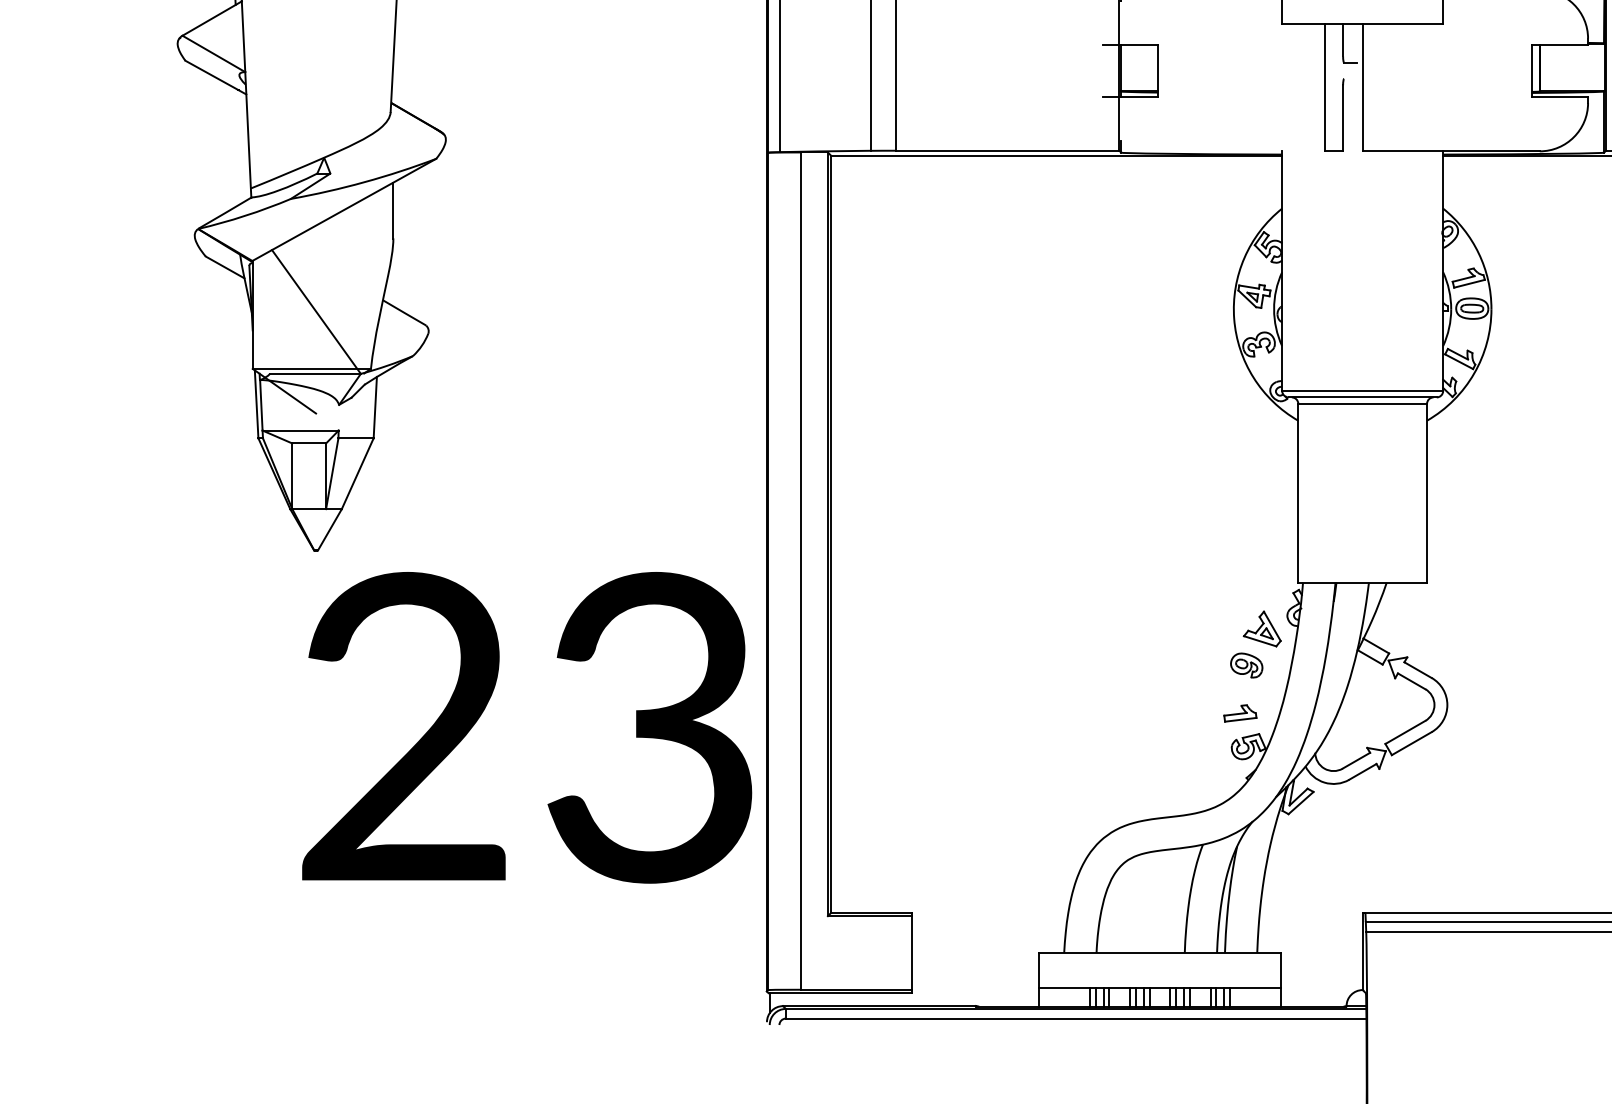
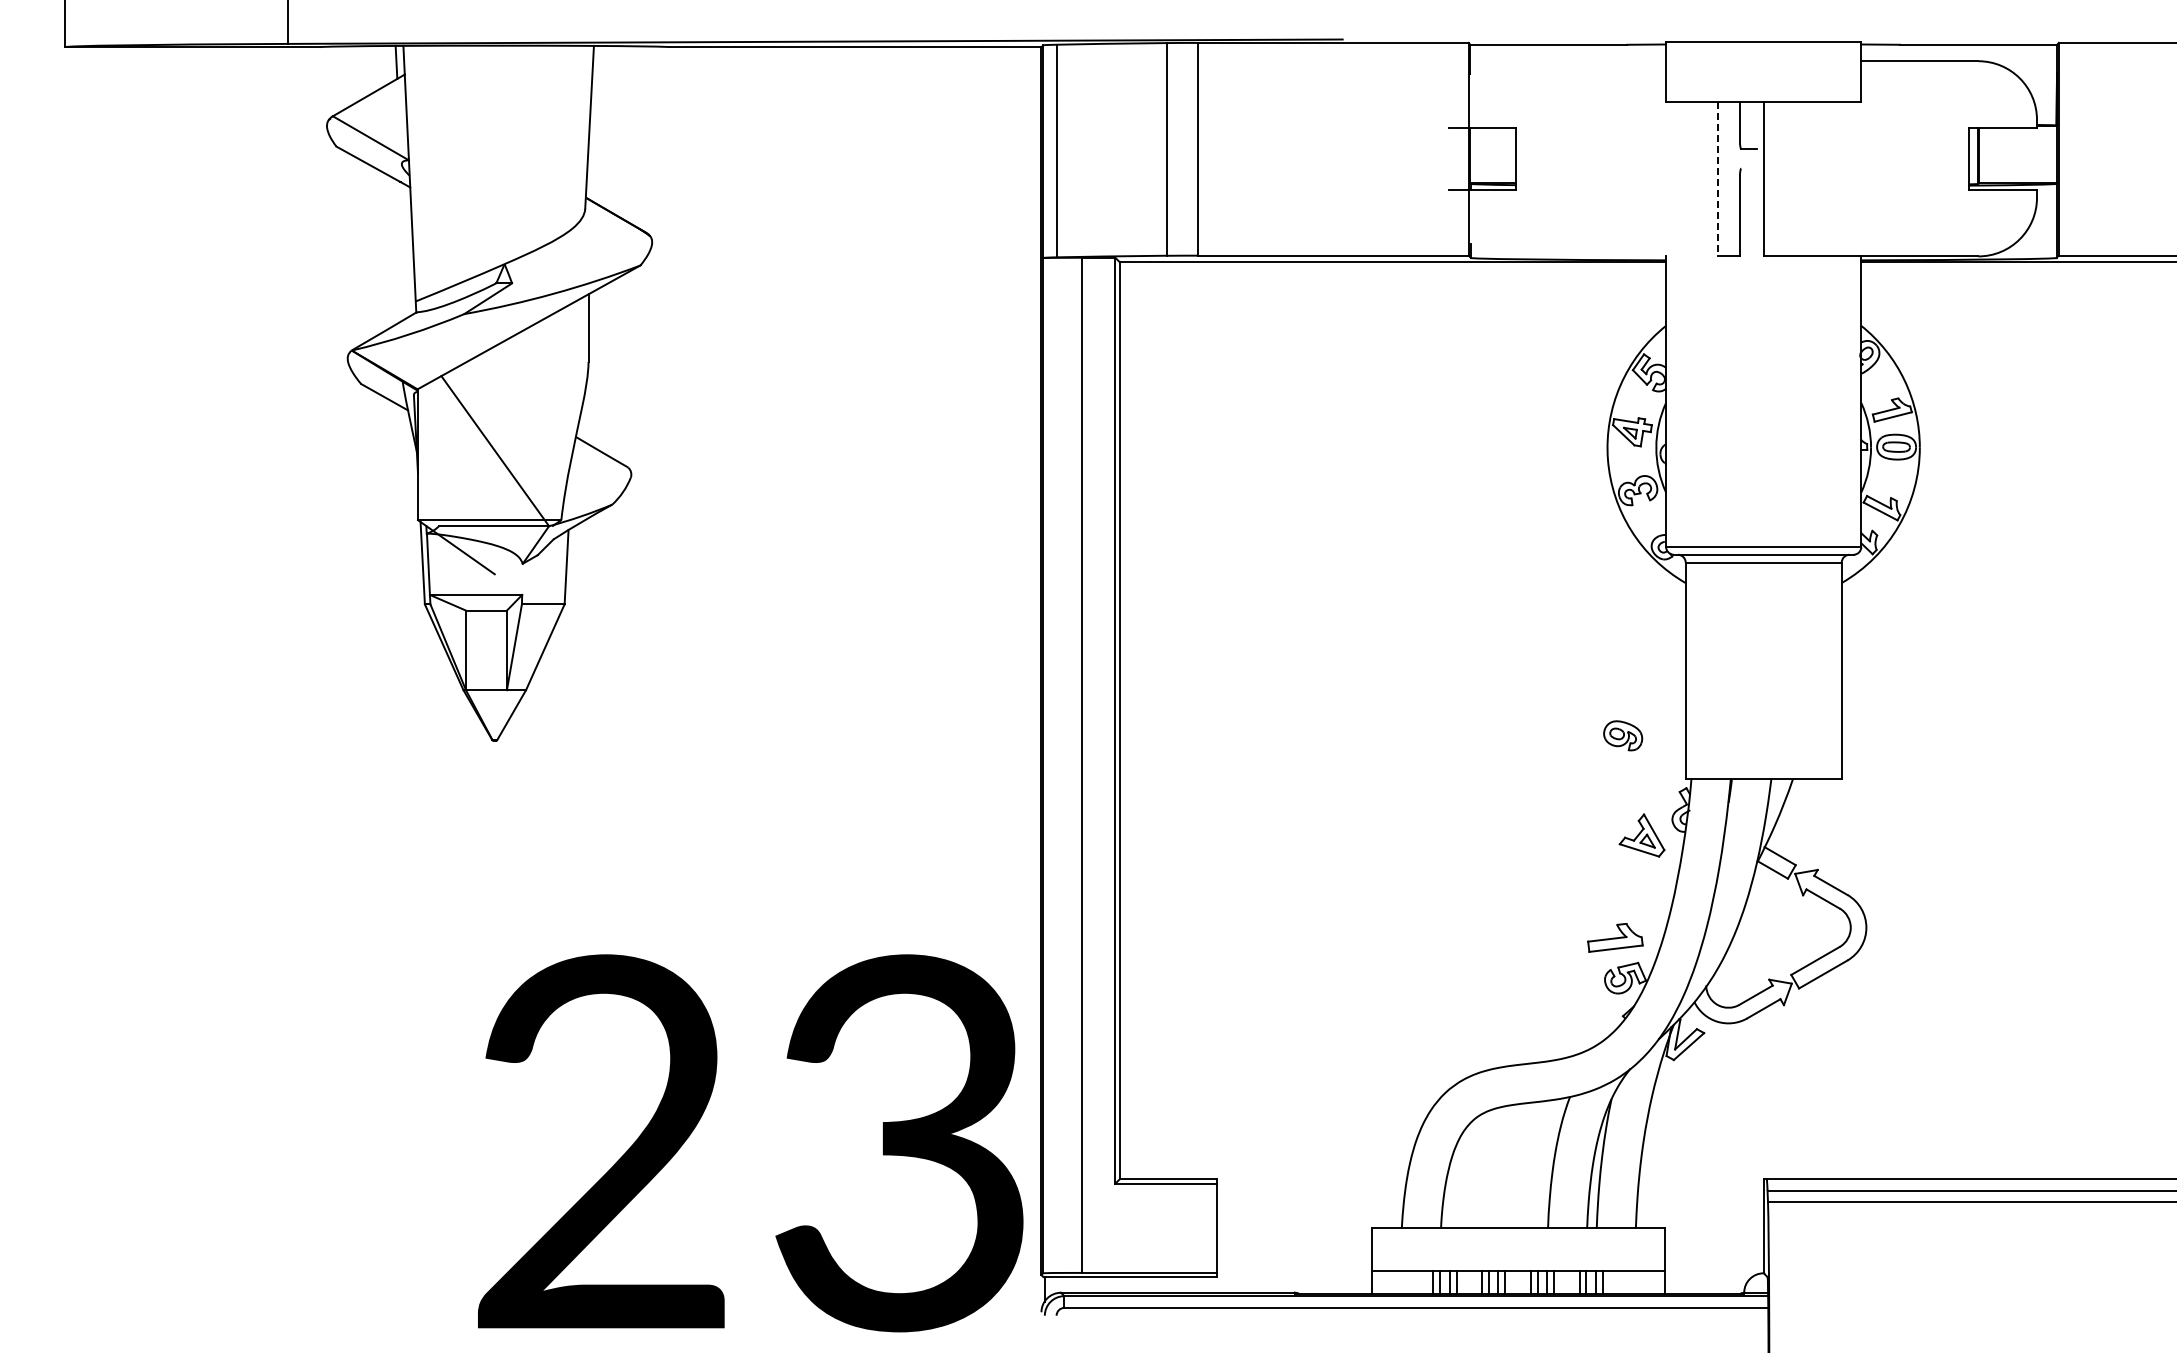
line: (1324, 87) -> (1717, 179), solid -> dashed
part: (1247, 665) -> (1623, 735), moved
part: (1240, 713) -> (1615, 937), size x1.4
text: (526, 727) -> (750, 1143), moved

